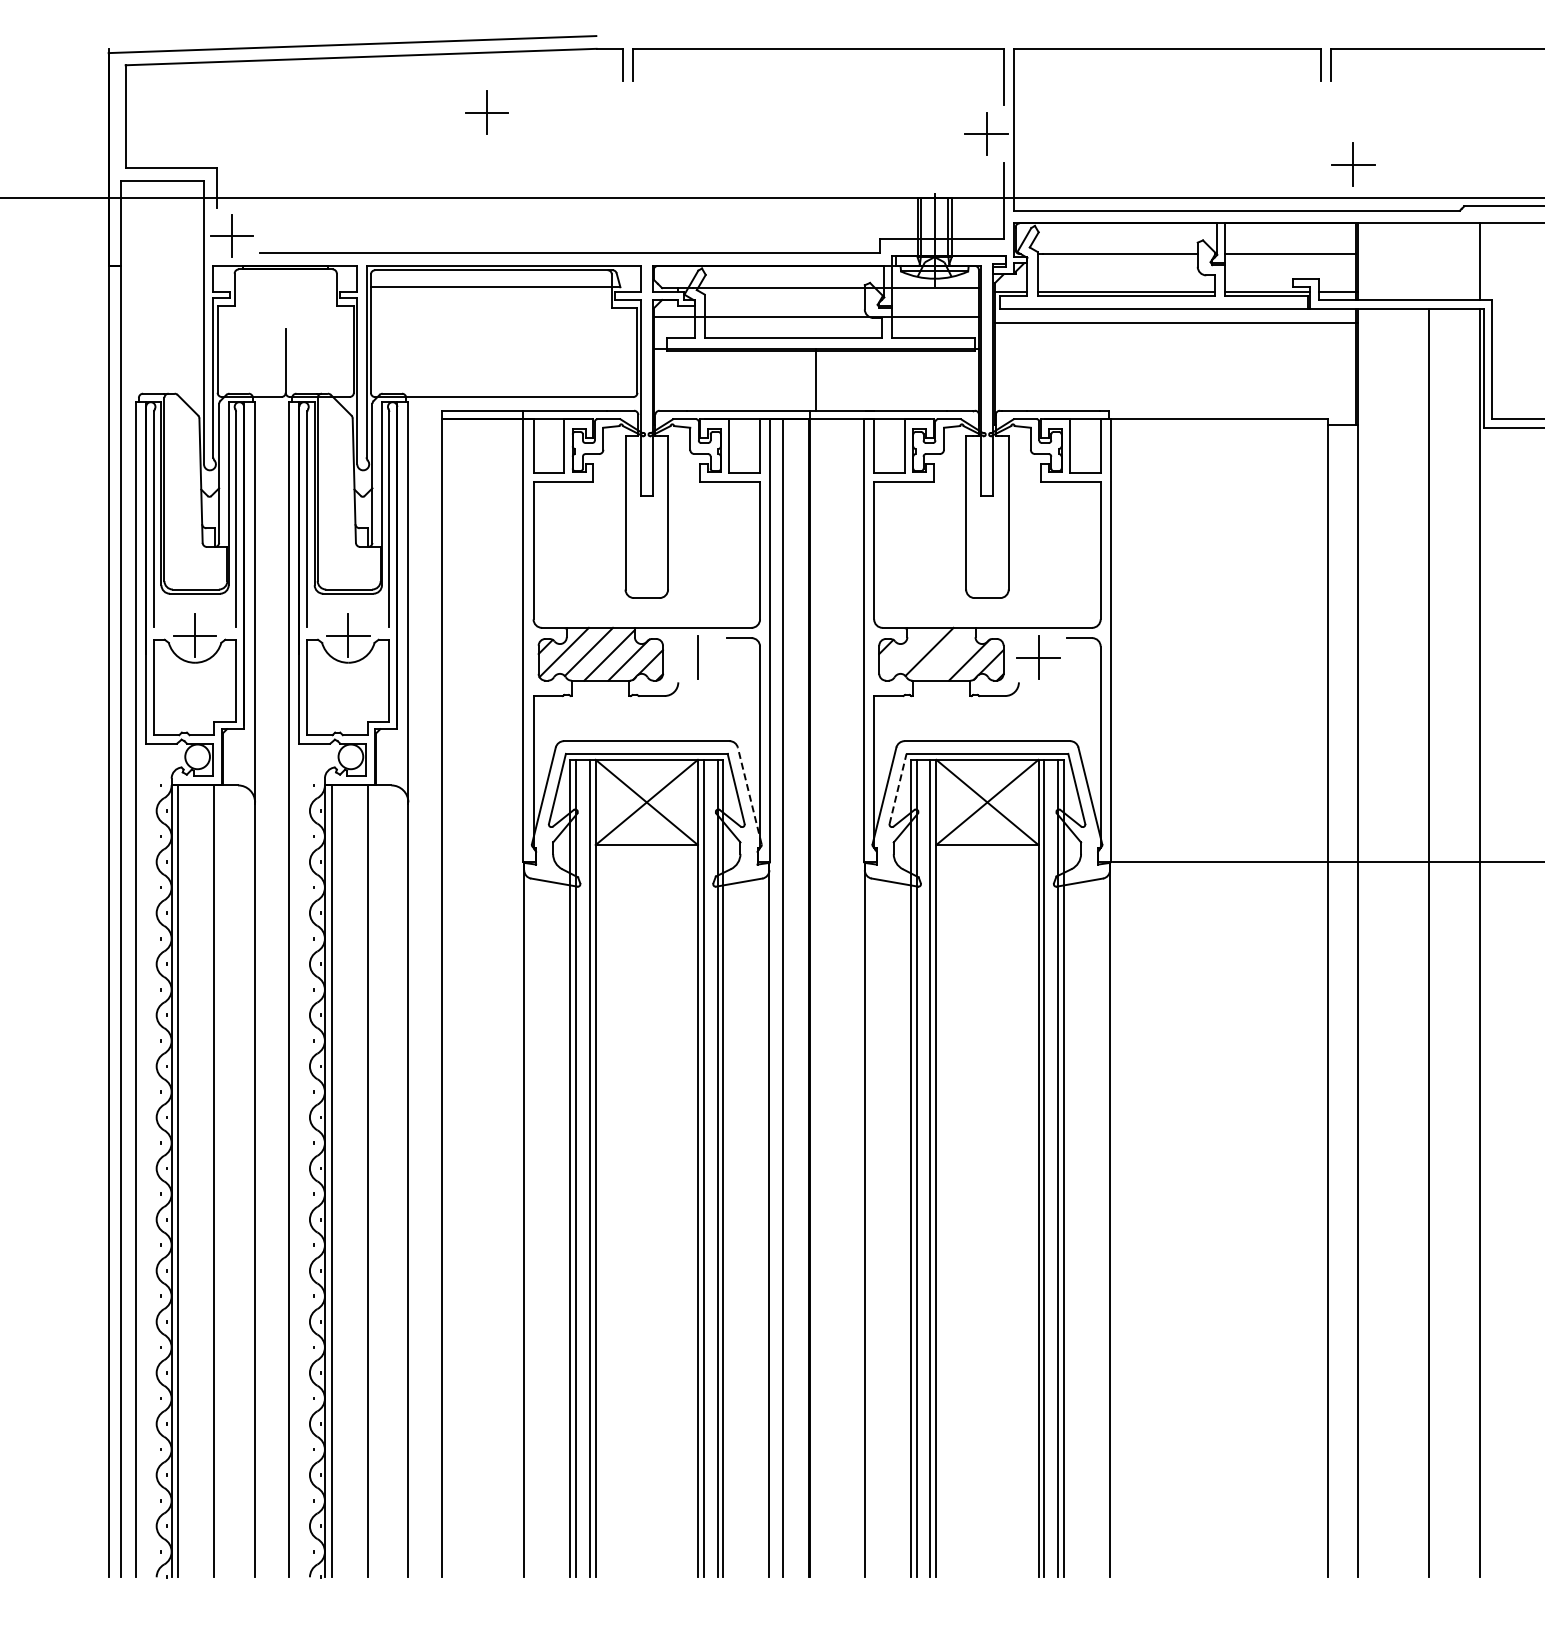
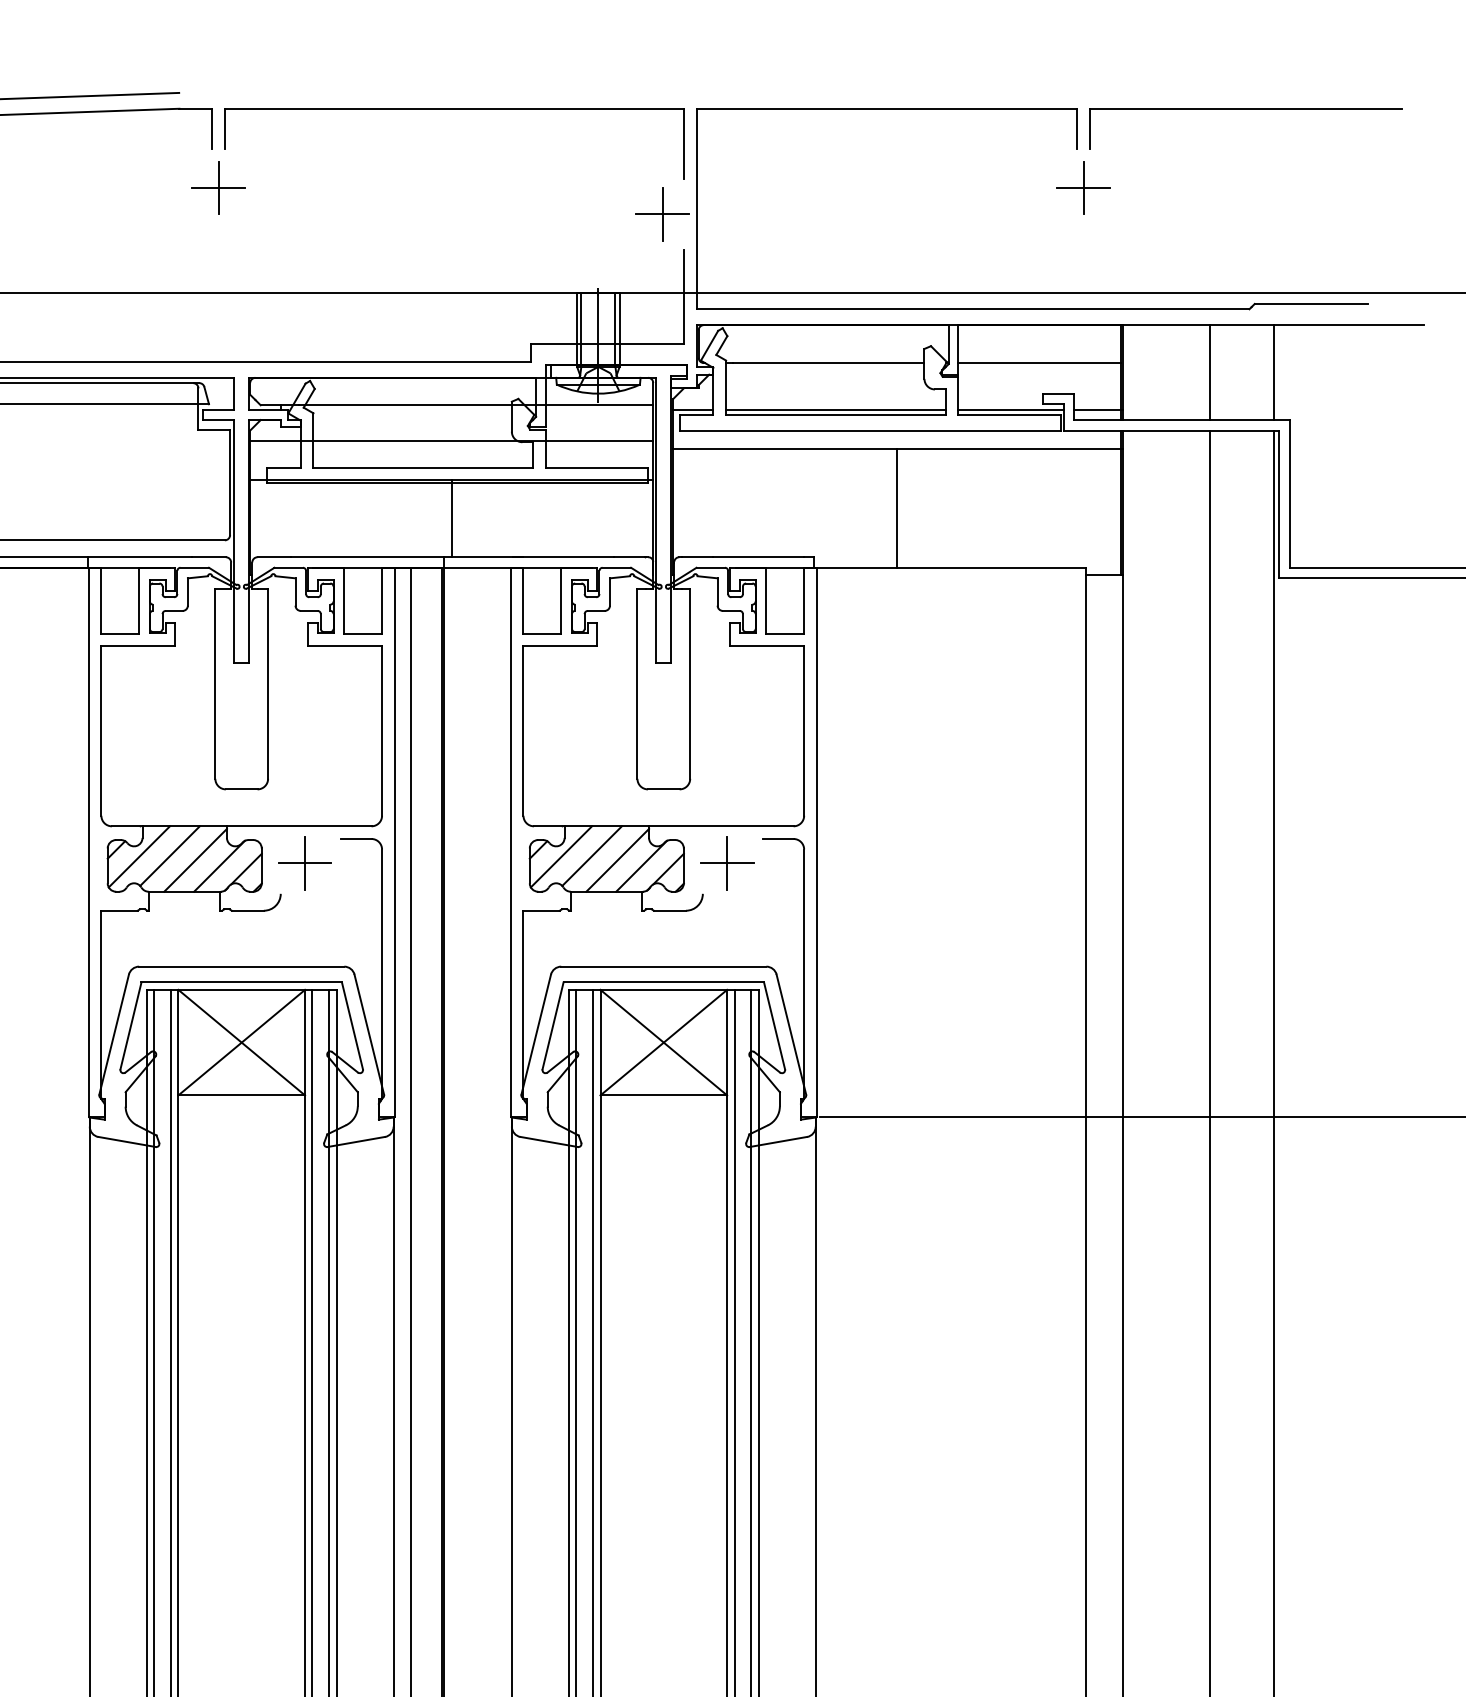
part: (486, 112) -> (217, 187), moved
part: (1353, 164) -> (1083, 187), moved
line: (1428, 261) -> (1210, 372), added
line: (1175, 371) -> (896, 508), added
line: (904, 652) -> (561, 856), added
line: (949, 655) -> (616, 860), added
line: (697, 657) -> (304, 863), added
line: (898, 788) -> (553, 1025), dashed -> solid
line: (749, 795) -> (368, 1034), dashed -> solid

